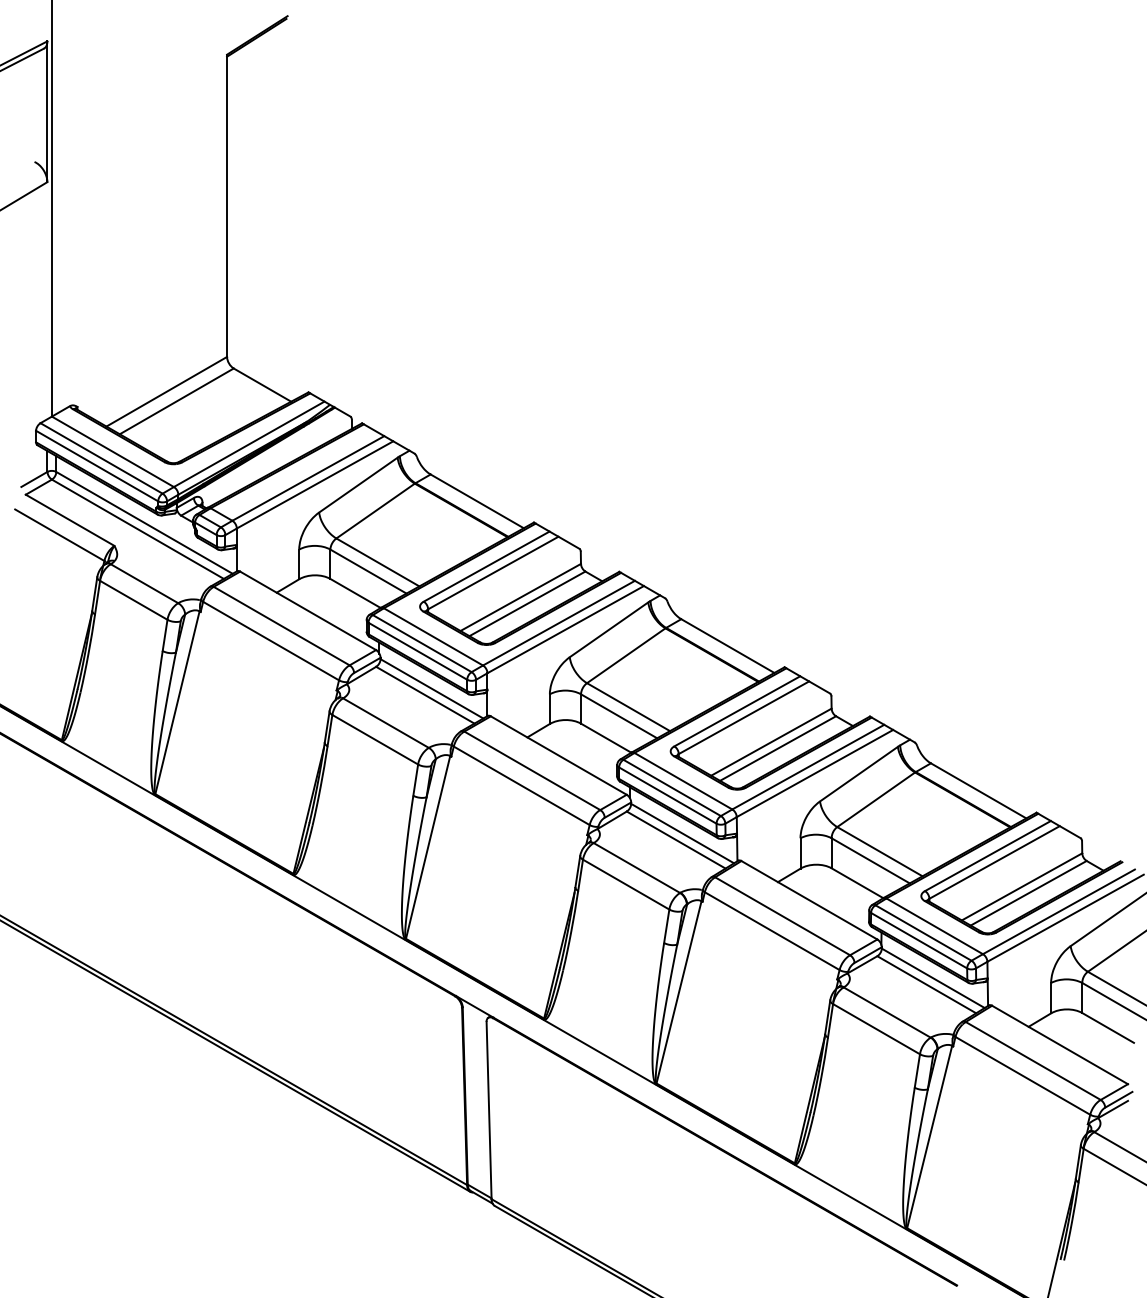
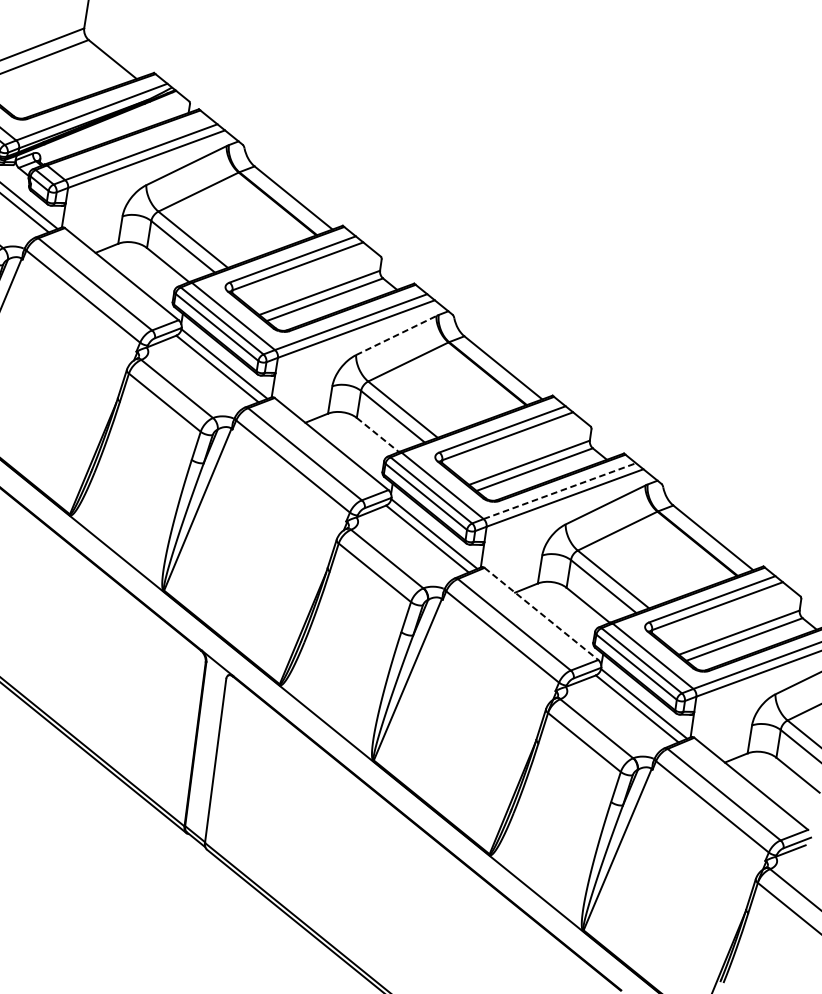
line: (609, 629) -> (396, 335), solid -> dashed
line: (606, 738) -> (378, 435), solid -> dashed
line: (808, 767) -> (559, 491), solid -> dashed
line: (809, 900) -> (541, 614), solid -> dashed

